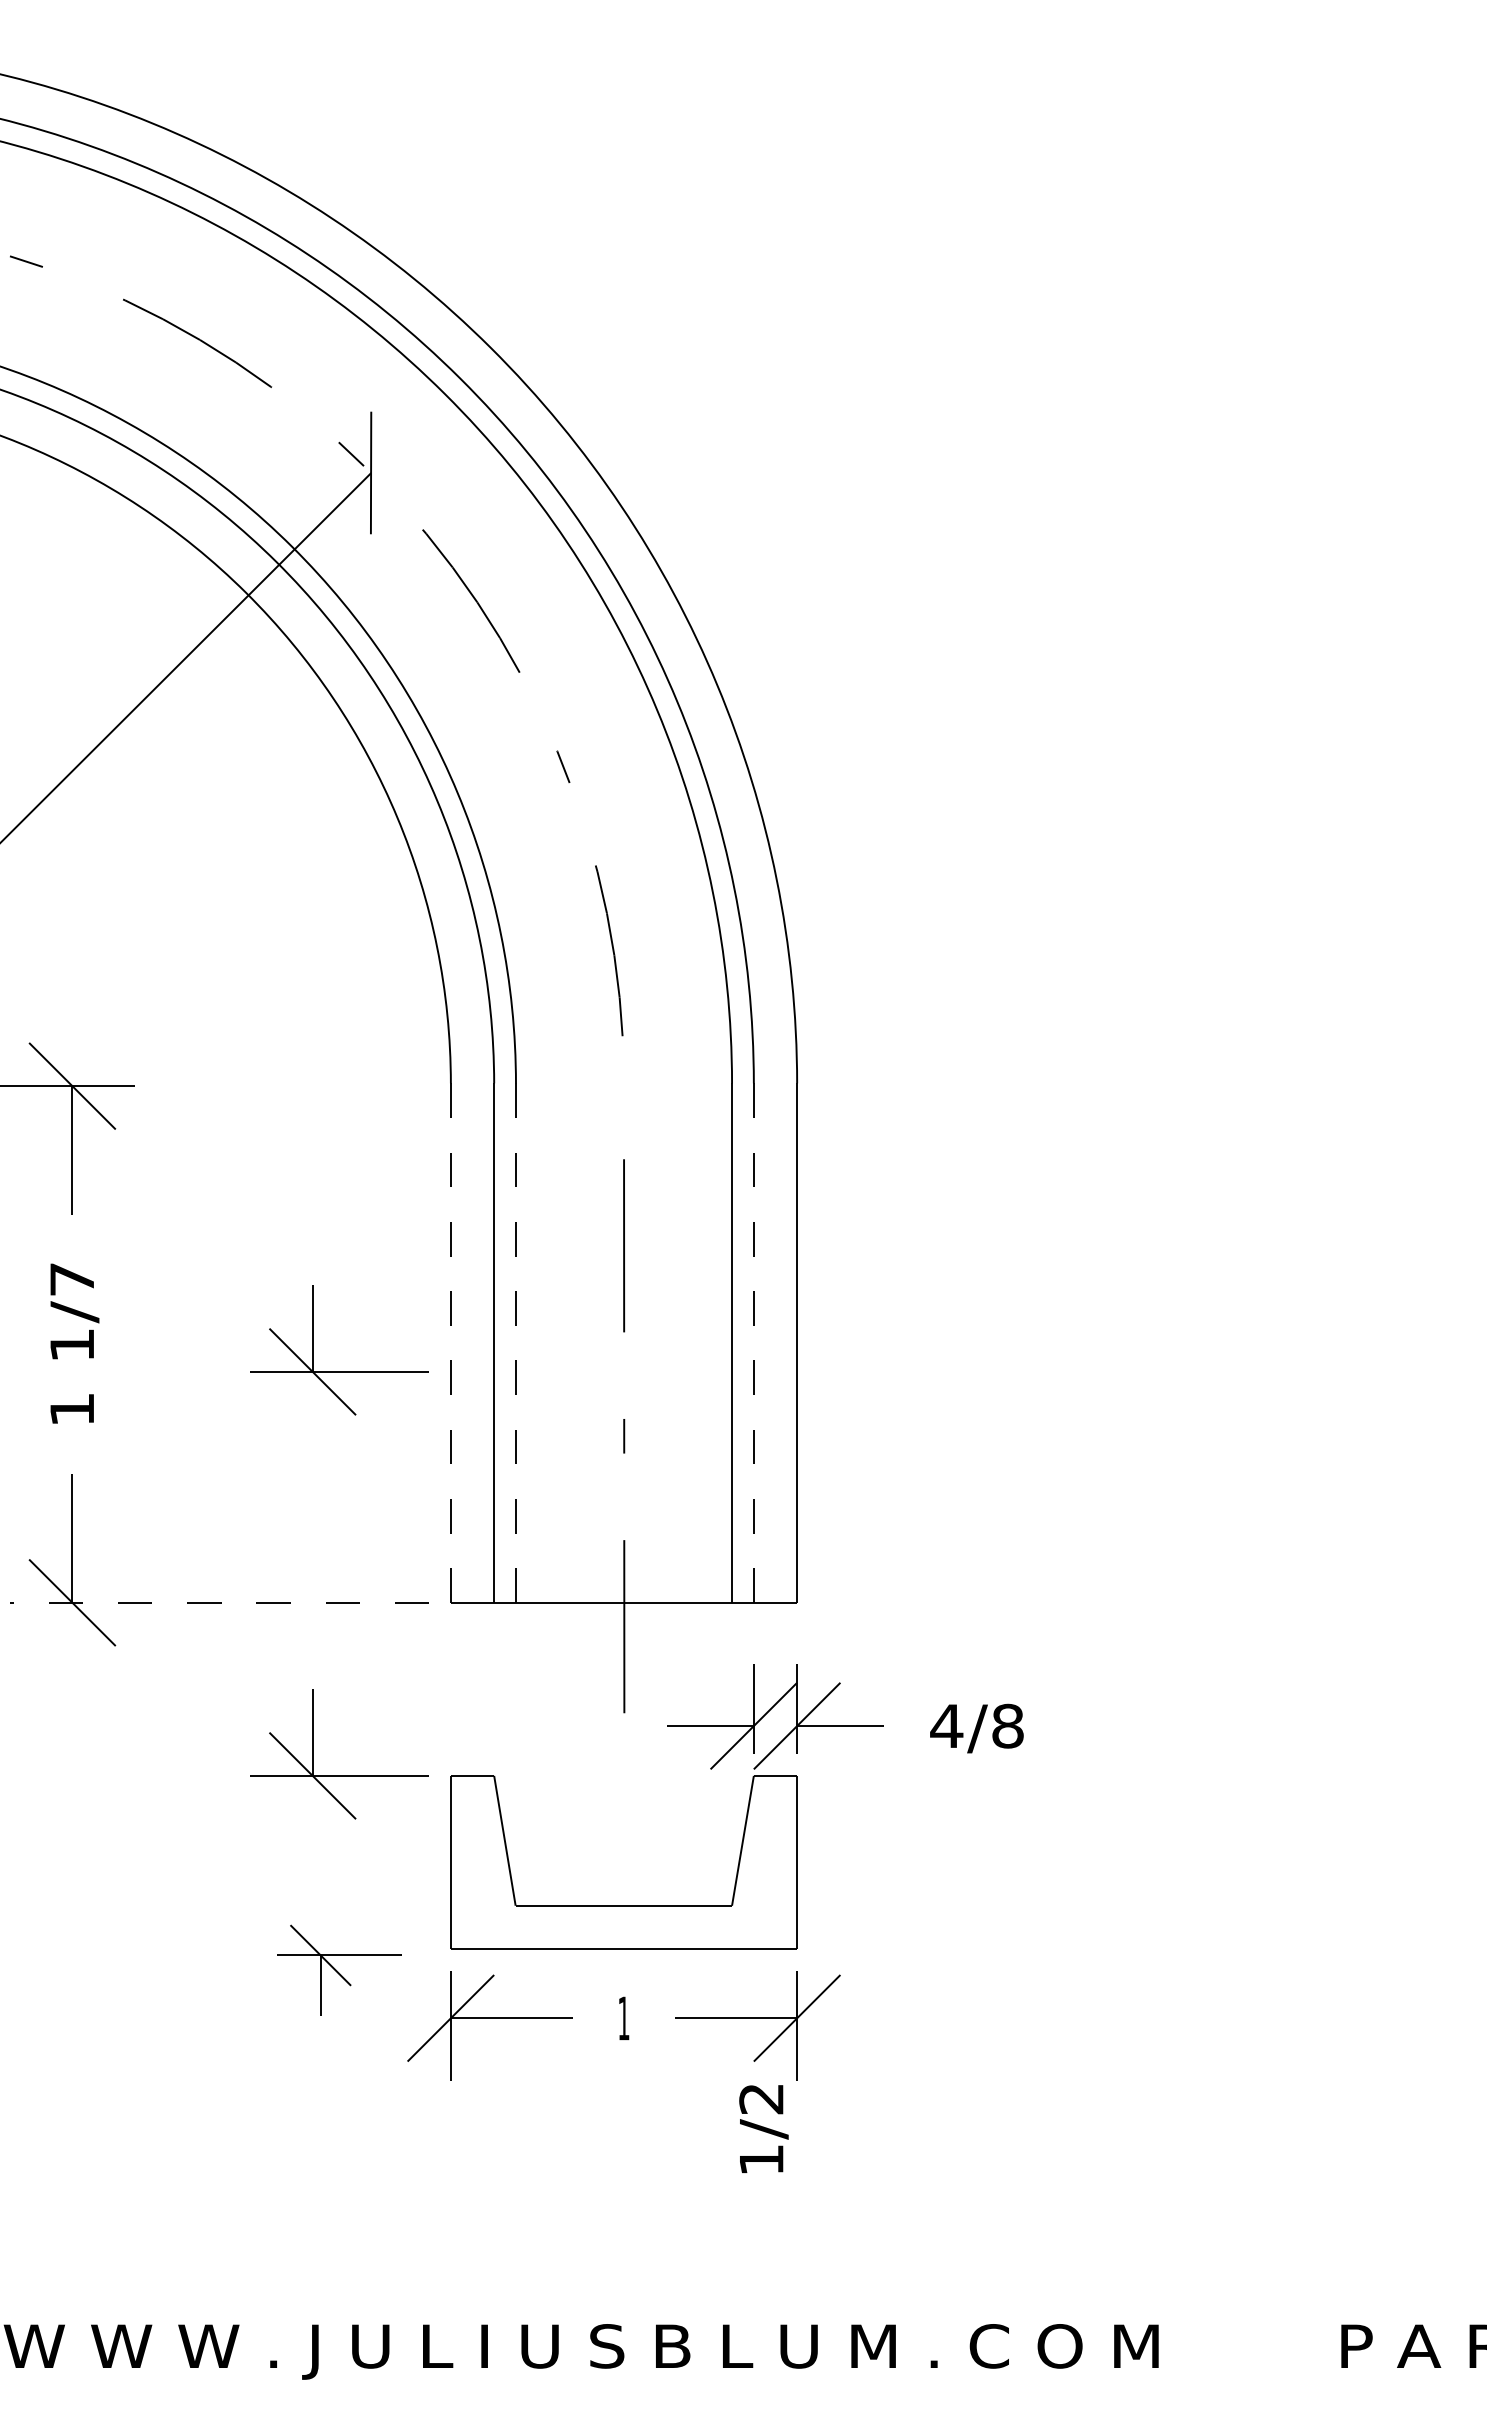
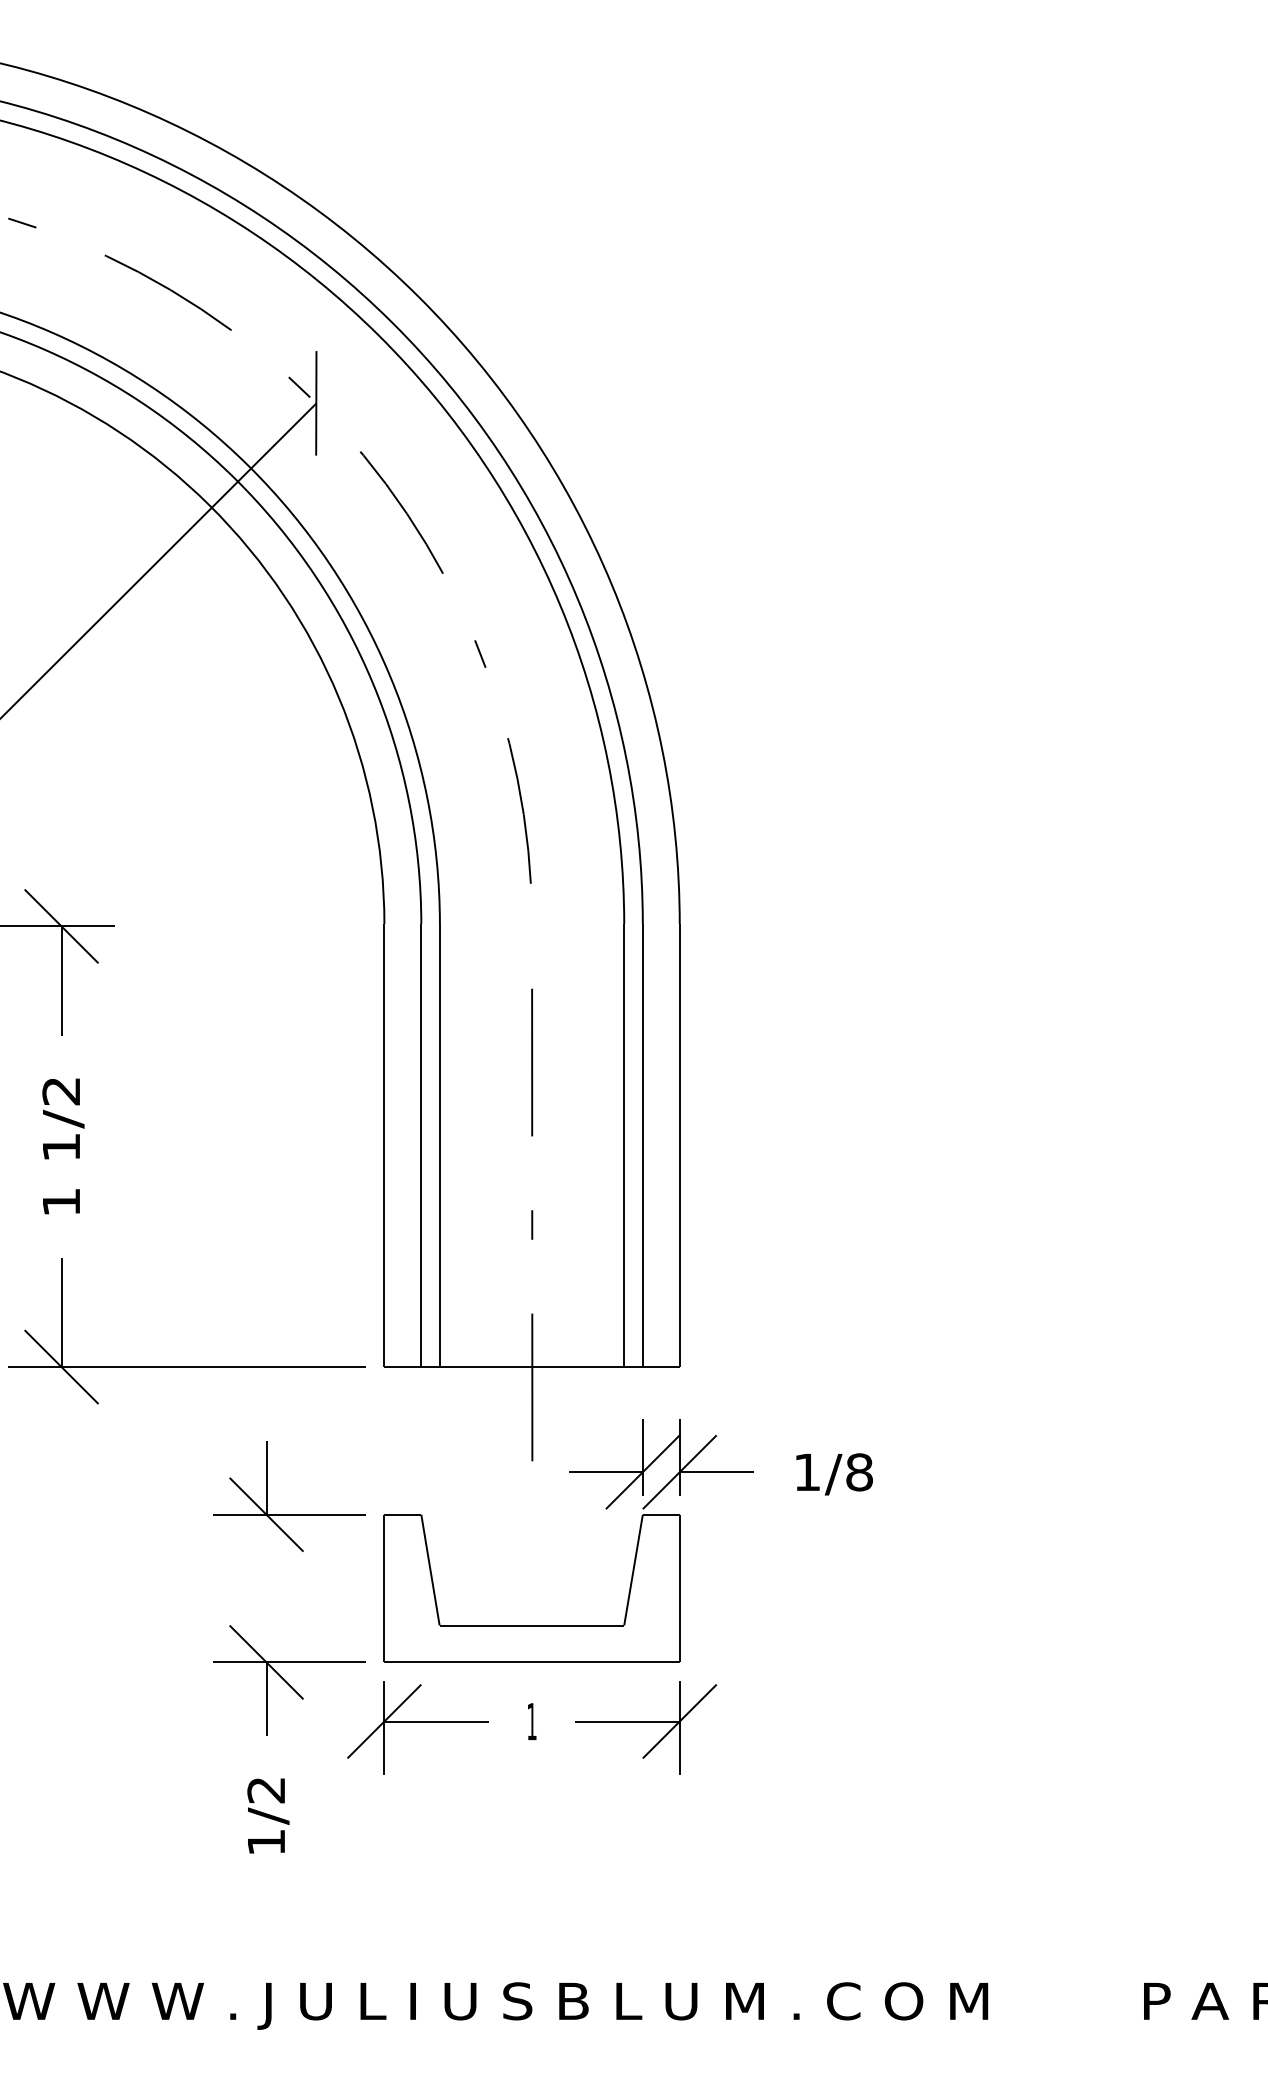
text: (71, 1279) -> (60, 1091), 1/7 -> 1/2
line: (450, 1343) -> (384, 1145), dashed -> solid
line: (515, 1343) -> (439, 1145), dashed -> solid
line: (753, 1343) -> (642, 1145), dashed -> solid
part: (339, 1371) -> (289, 1169), removed
line: (219, 1602) -> (187, 1366), dashed -> solid
text: (946, 1725) -> (807, 1471), 4/8 -> 1/8
part: (339, 1970) -> (289, 1680), size x1.43
text: (763, 2128) -> (268, 1815), moved

